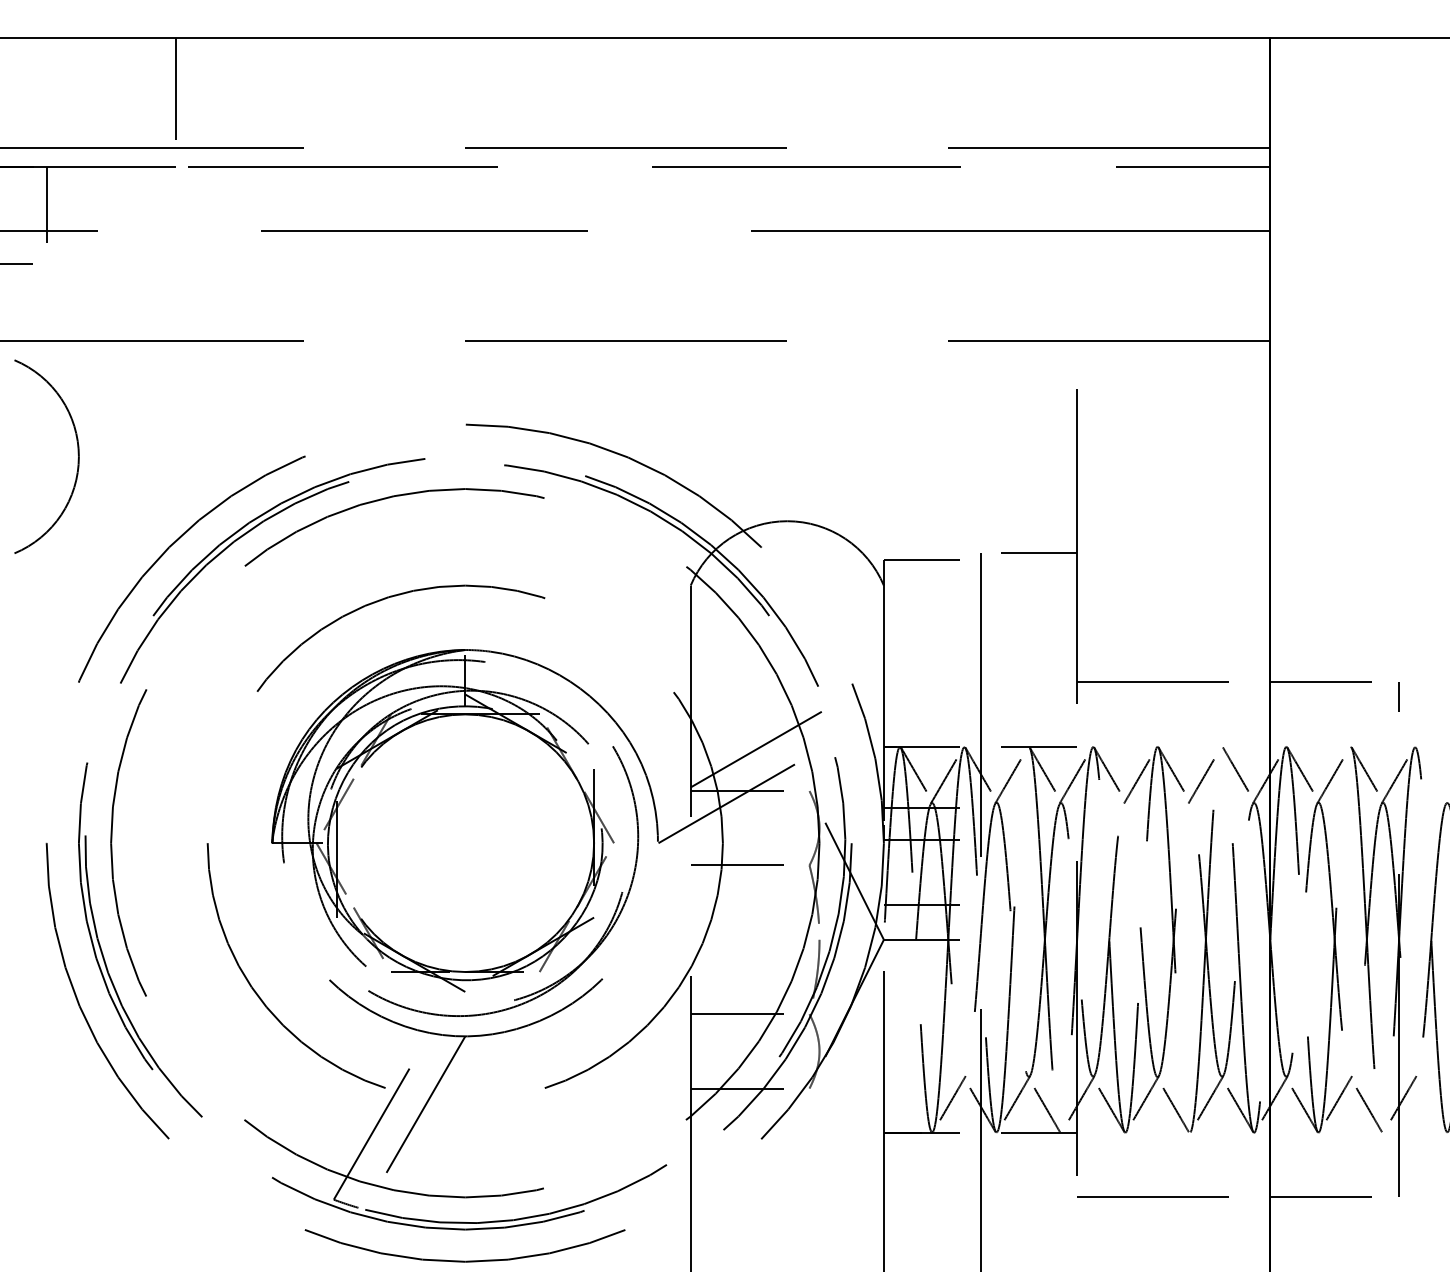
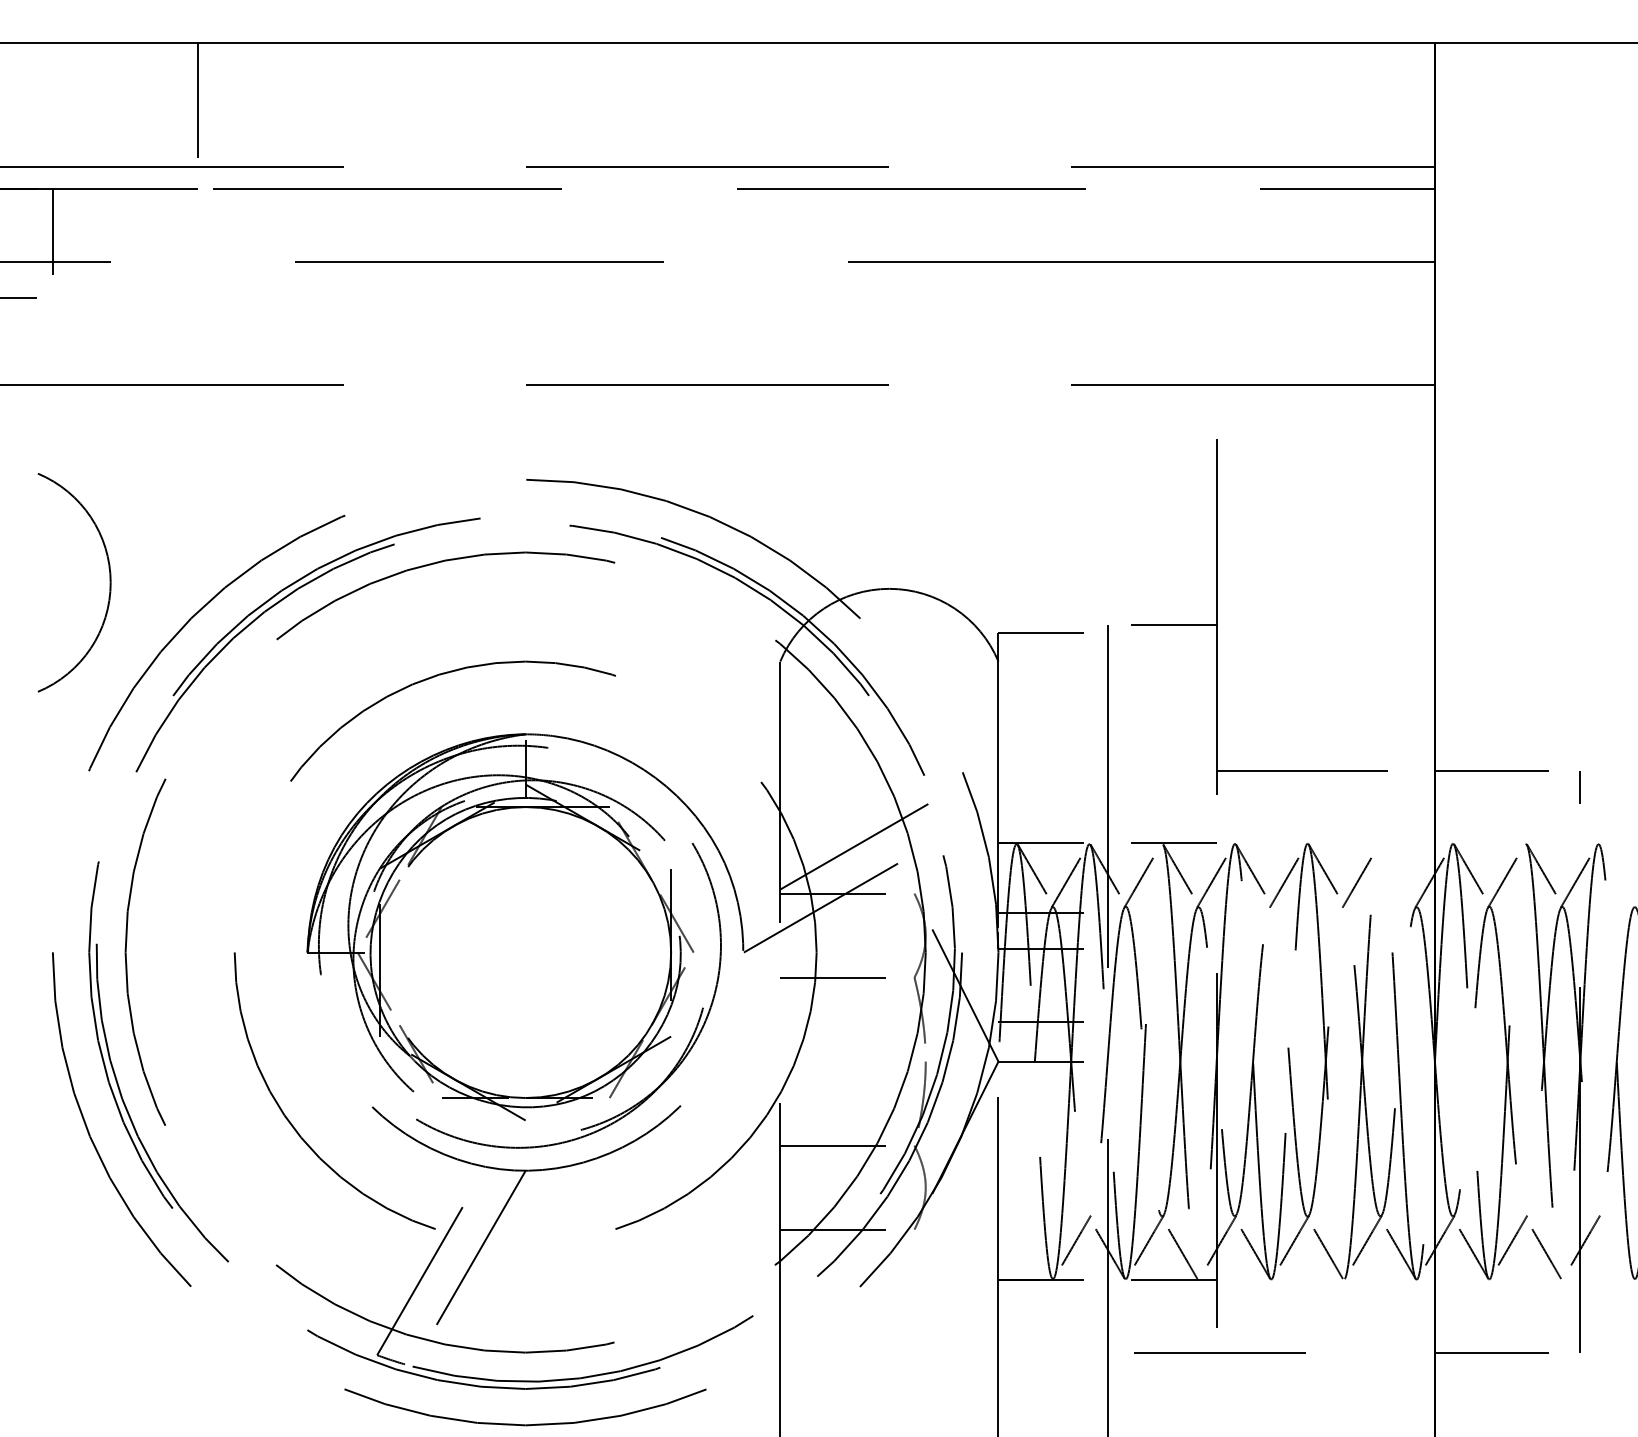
arc: (77, 454) -> (109, 580), moved
line: (1235, 769) -> (1395, 869), removed
line: (1152, 1196) -> (1219, 1351), moved

